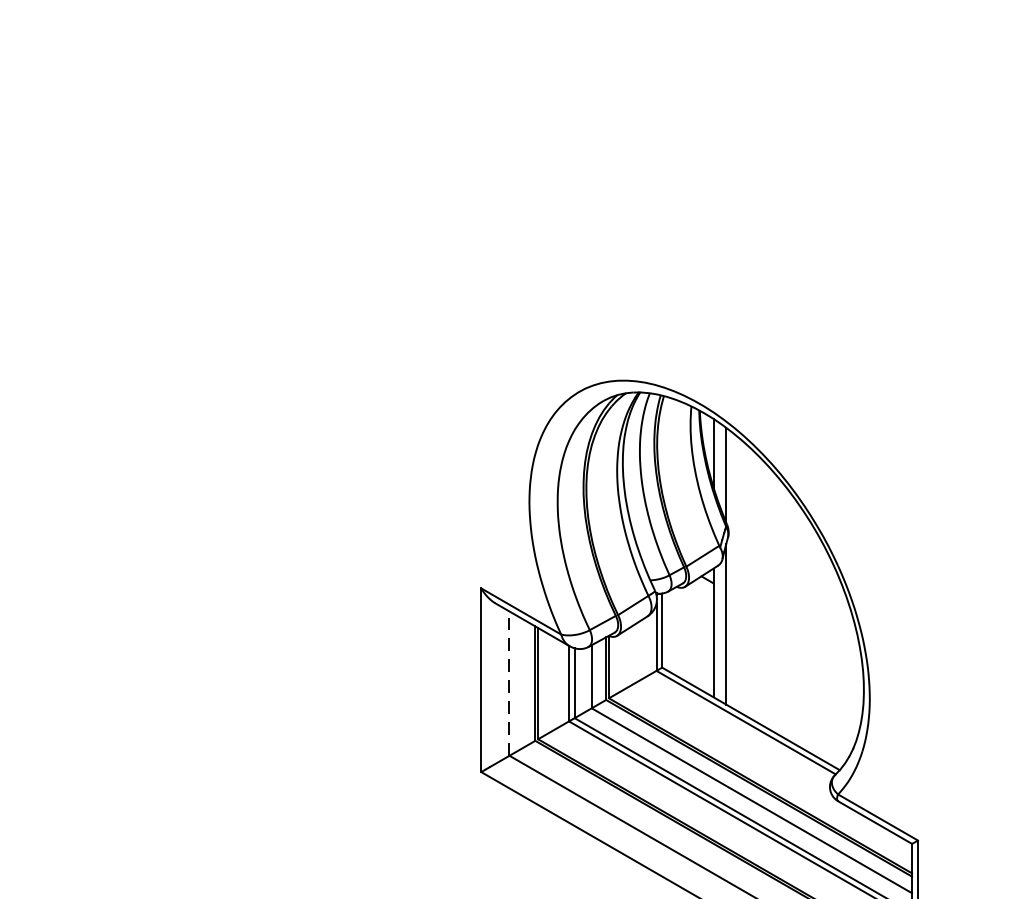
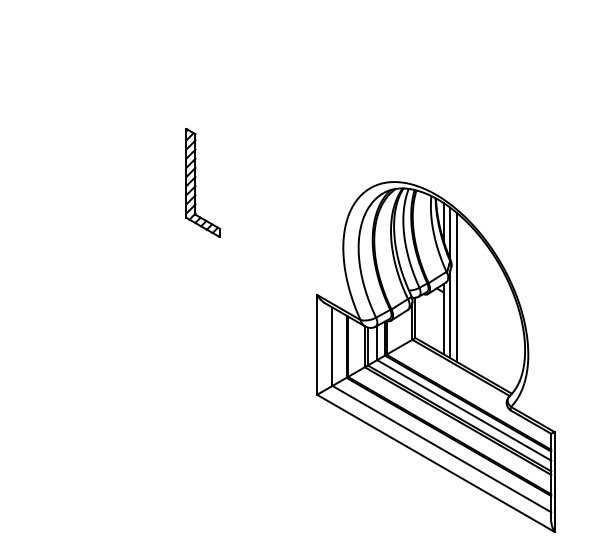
part: (259, 386) -> (196, 185), added
line: (737, 572) -> (456, 286), added
line: (509, 683) -> (332, 346), dashed -> solid

